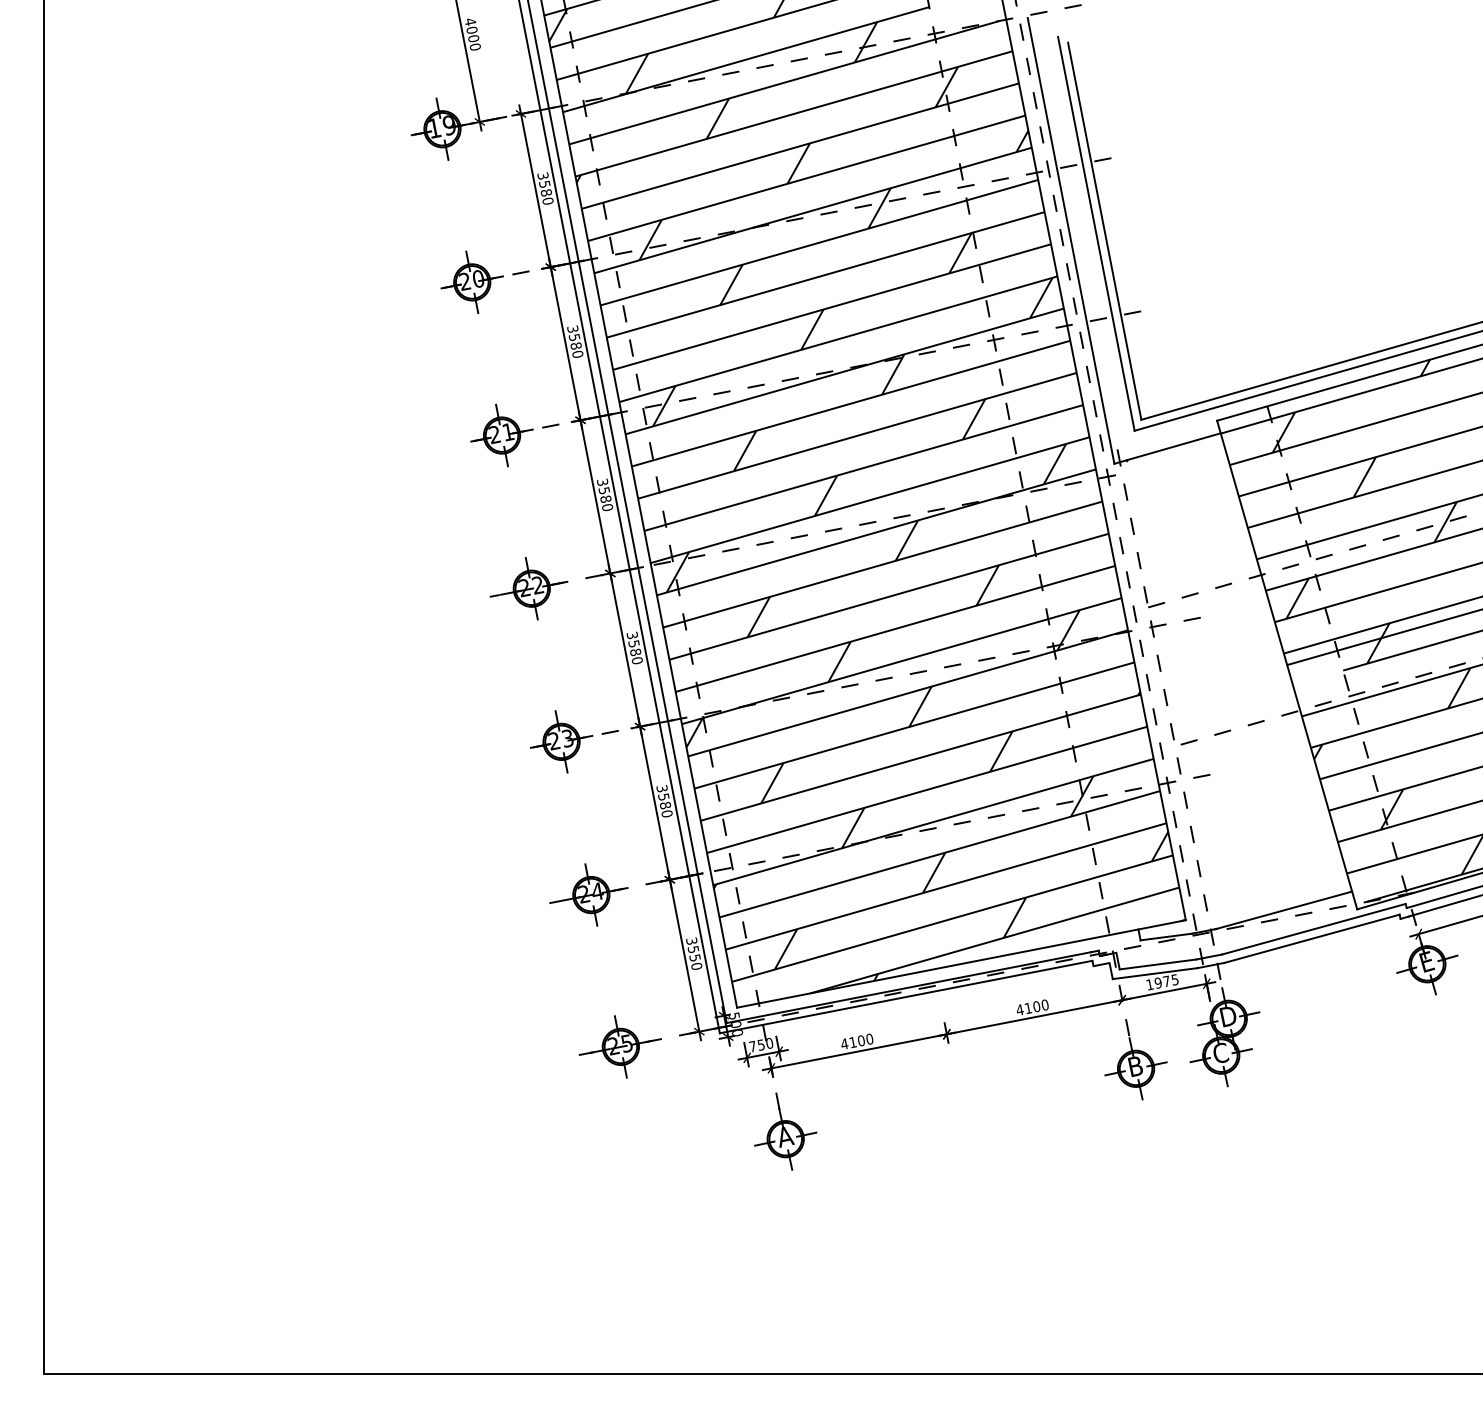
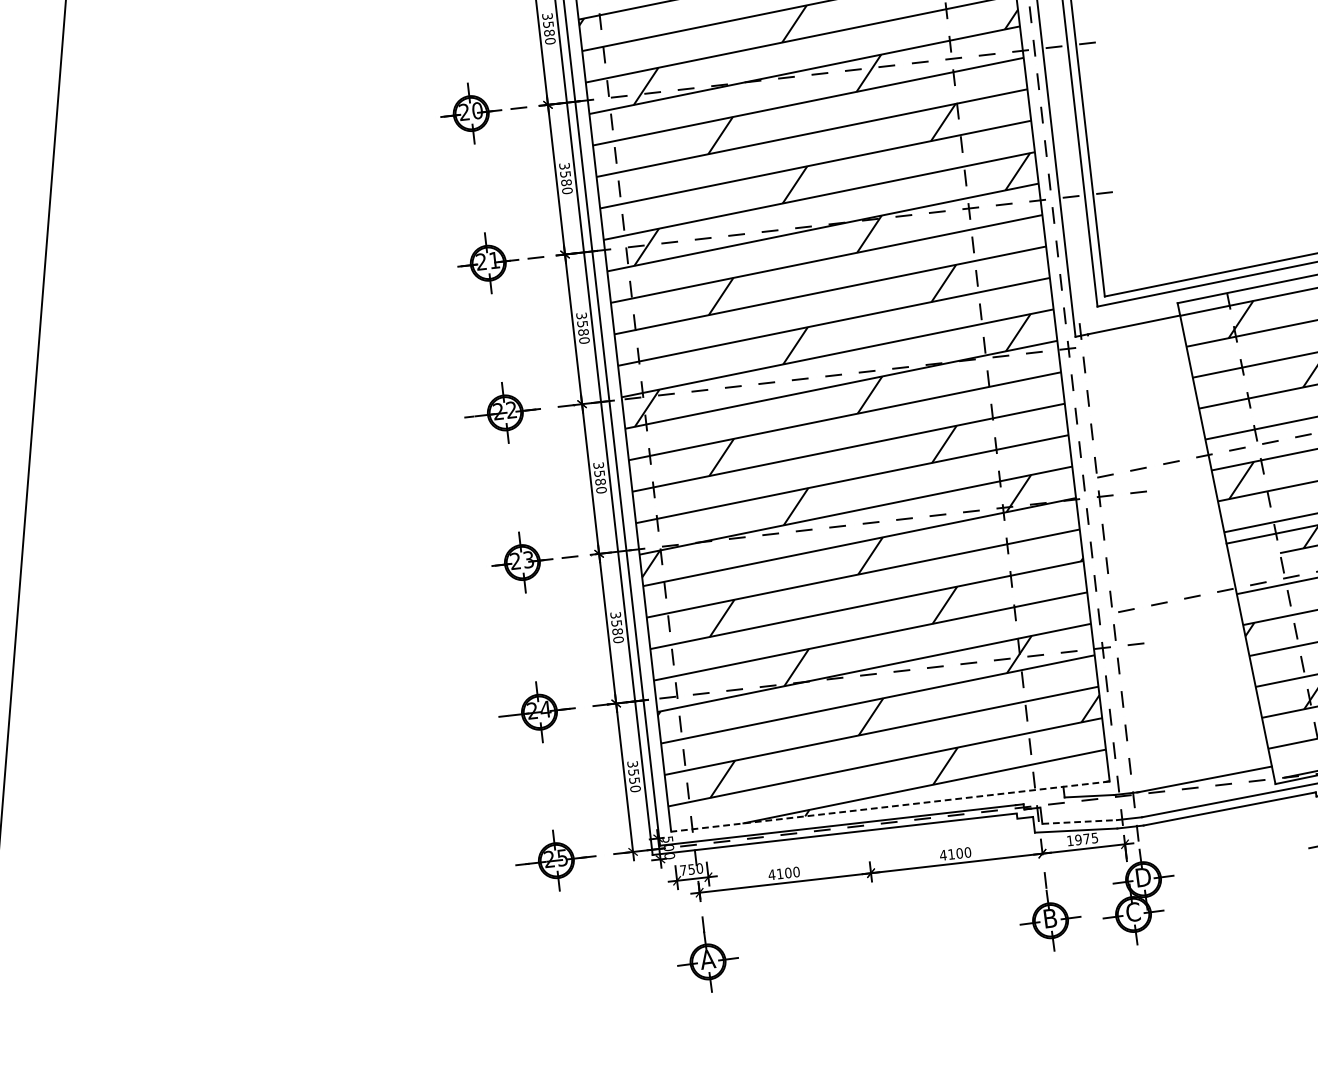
line: (961, 963) -> (890, 806), solid -> dashed
line: (1158, 964) -> (1080, 822), solid -> dashed

